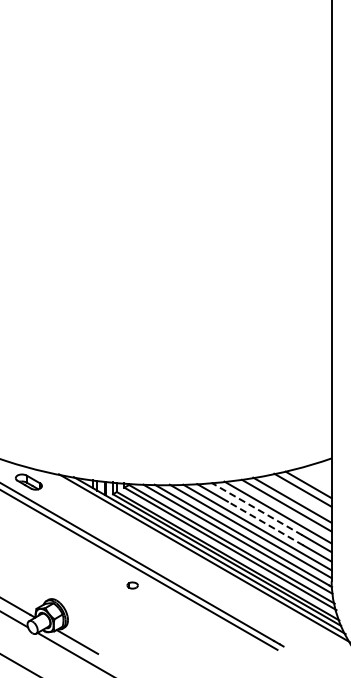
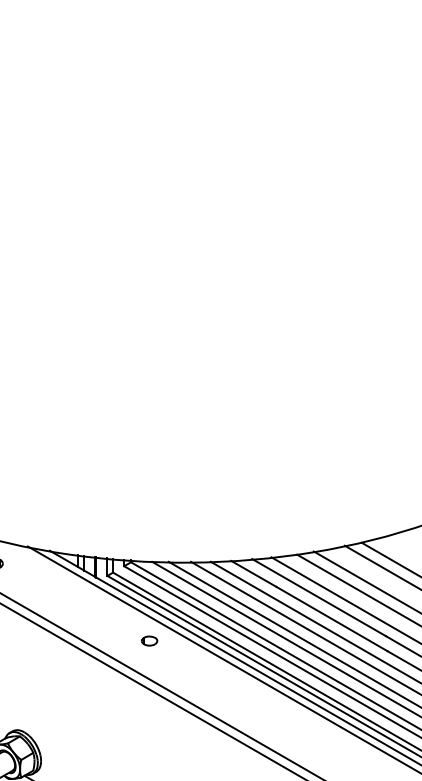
line: (256, 508) -> (318, 596), dashed -> solid
line: (265, 523) -> (331, 618), dashed -> solid
part: (132, 585) -> (149, 641), moved

